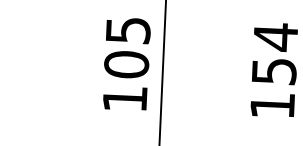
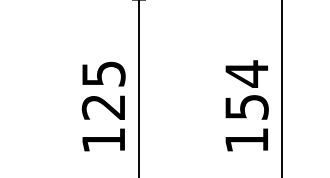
text: (126, 65) -> (103, 107), 105 -> 125

